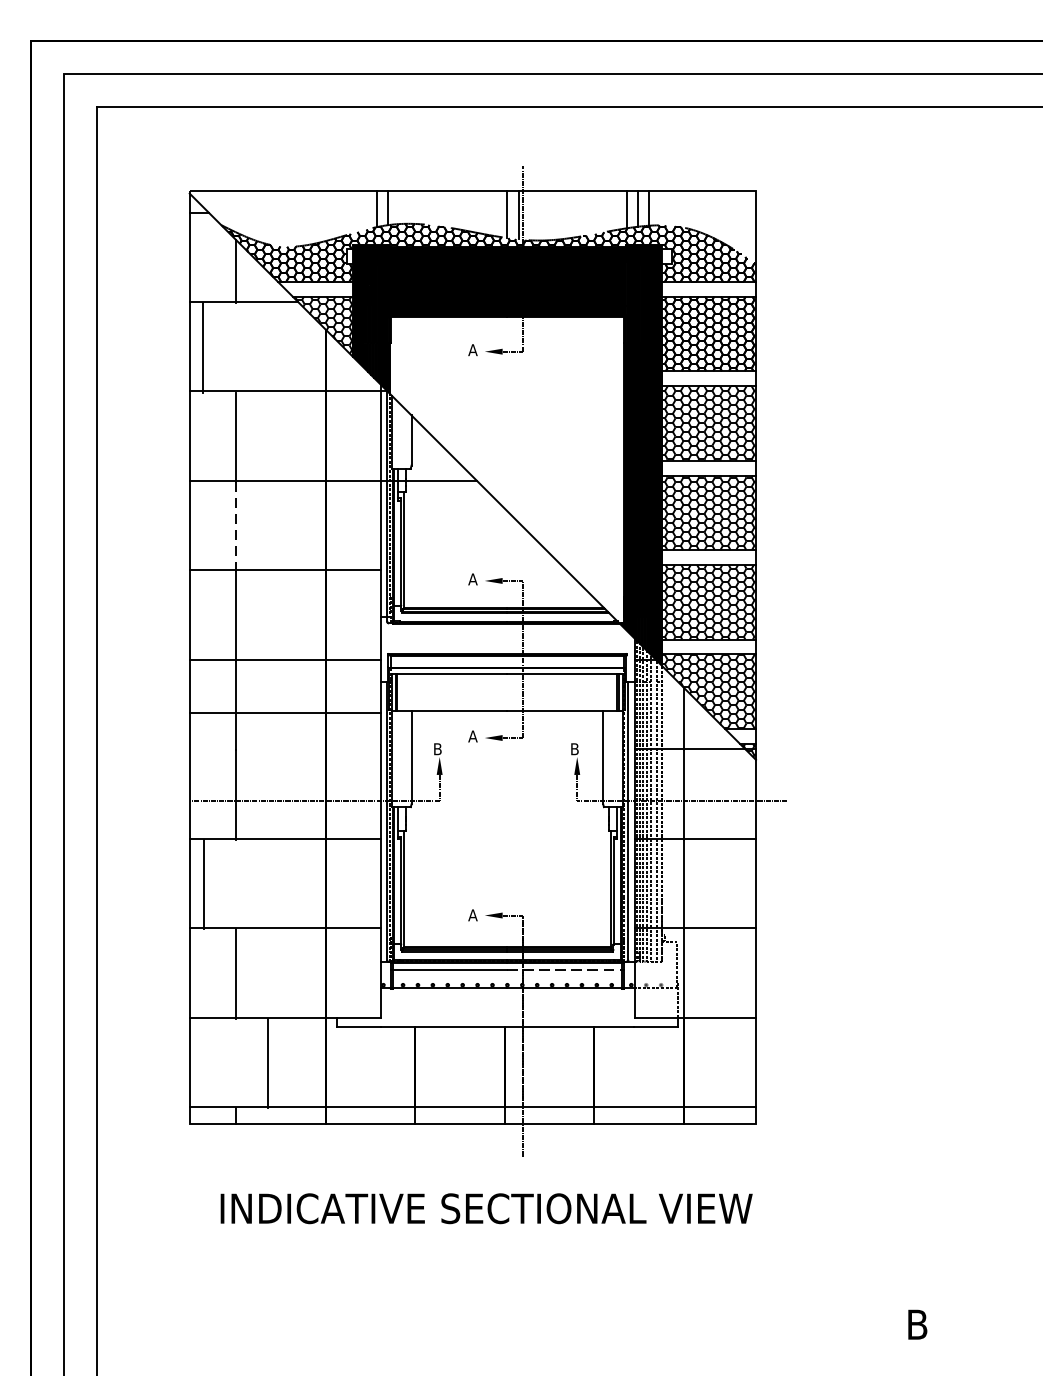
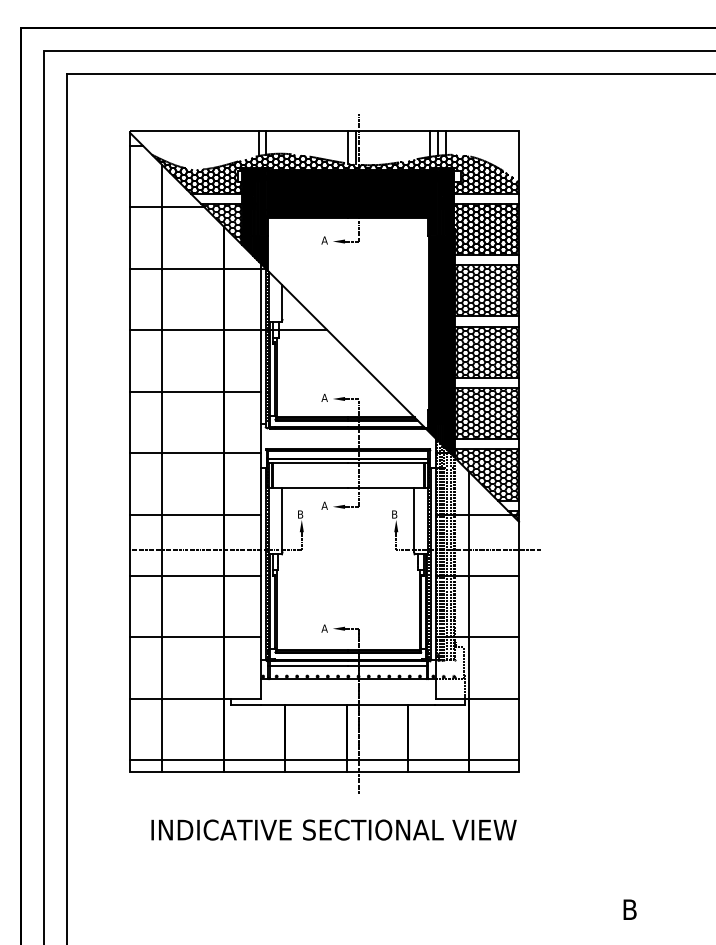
line: (203, 347) -> (162, 238), moved
line: (236, 526) -> (162, 361), dashed -> solid
line: (284, 712) -> (195, 514), moved
line: (204, 884) -> (162, 607), moved
line: (565, 970) -> (388, 666), dashed -> solid
line: (268, 1063) -> (162, 730), moved

